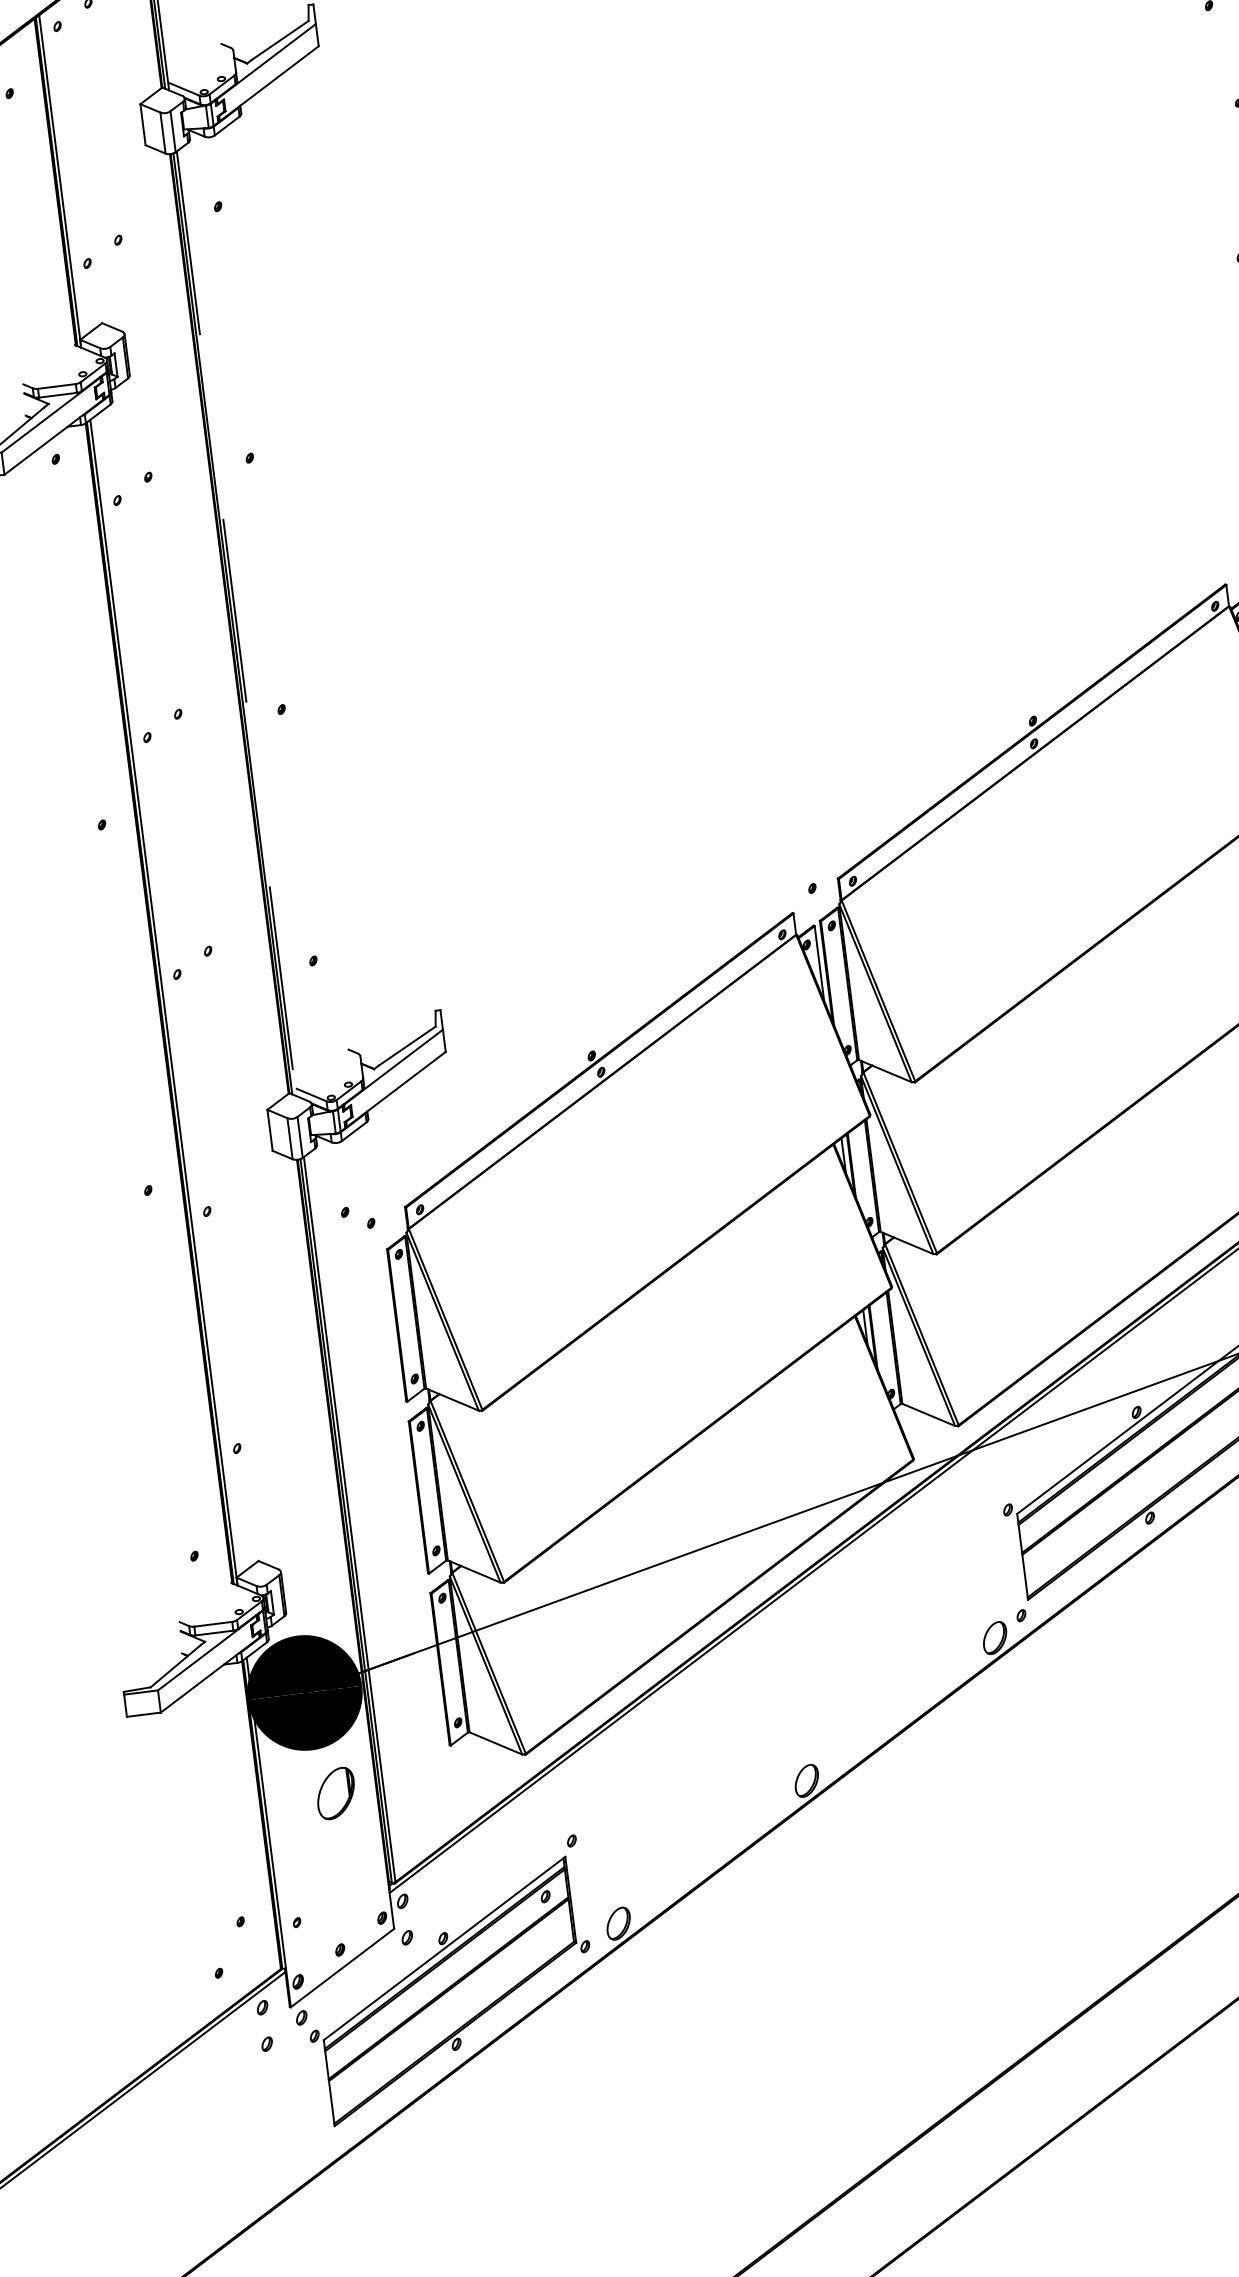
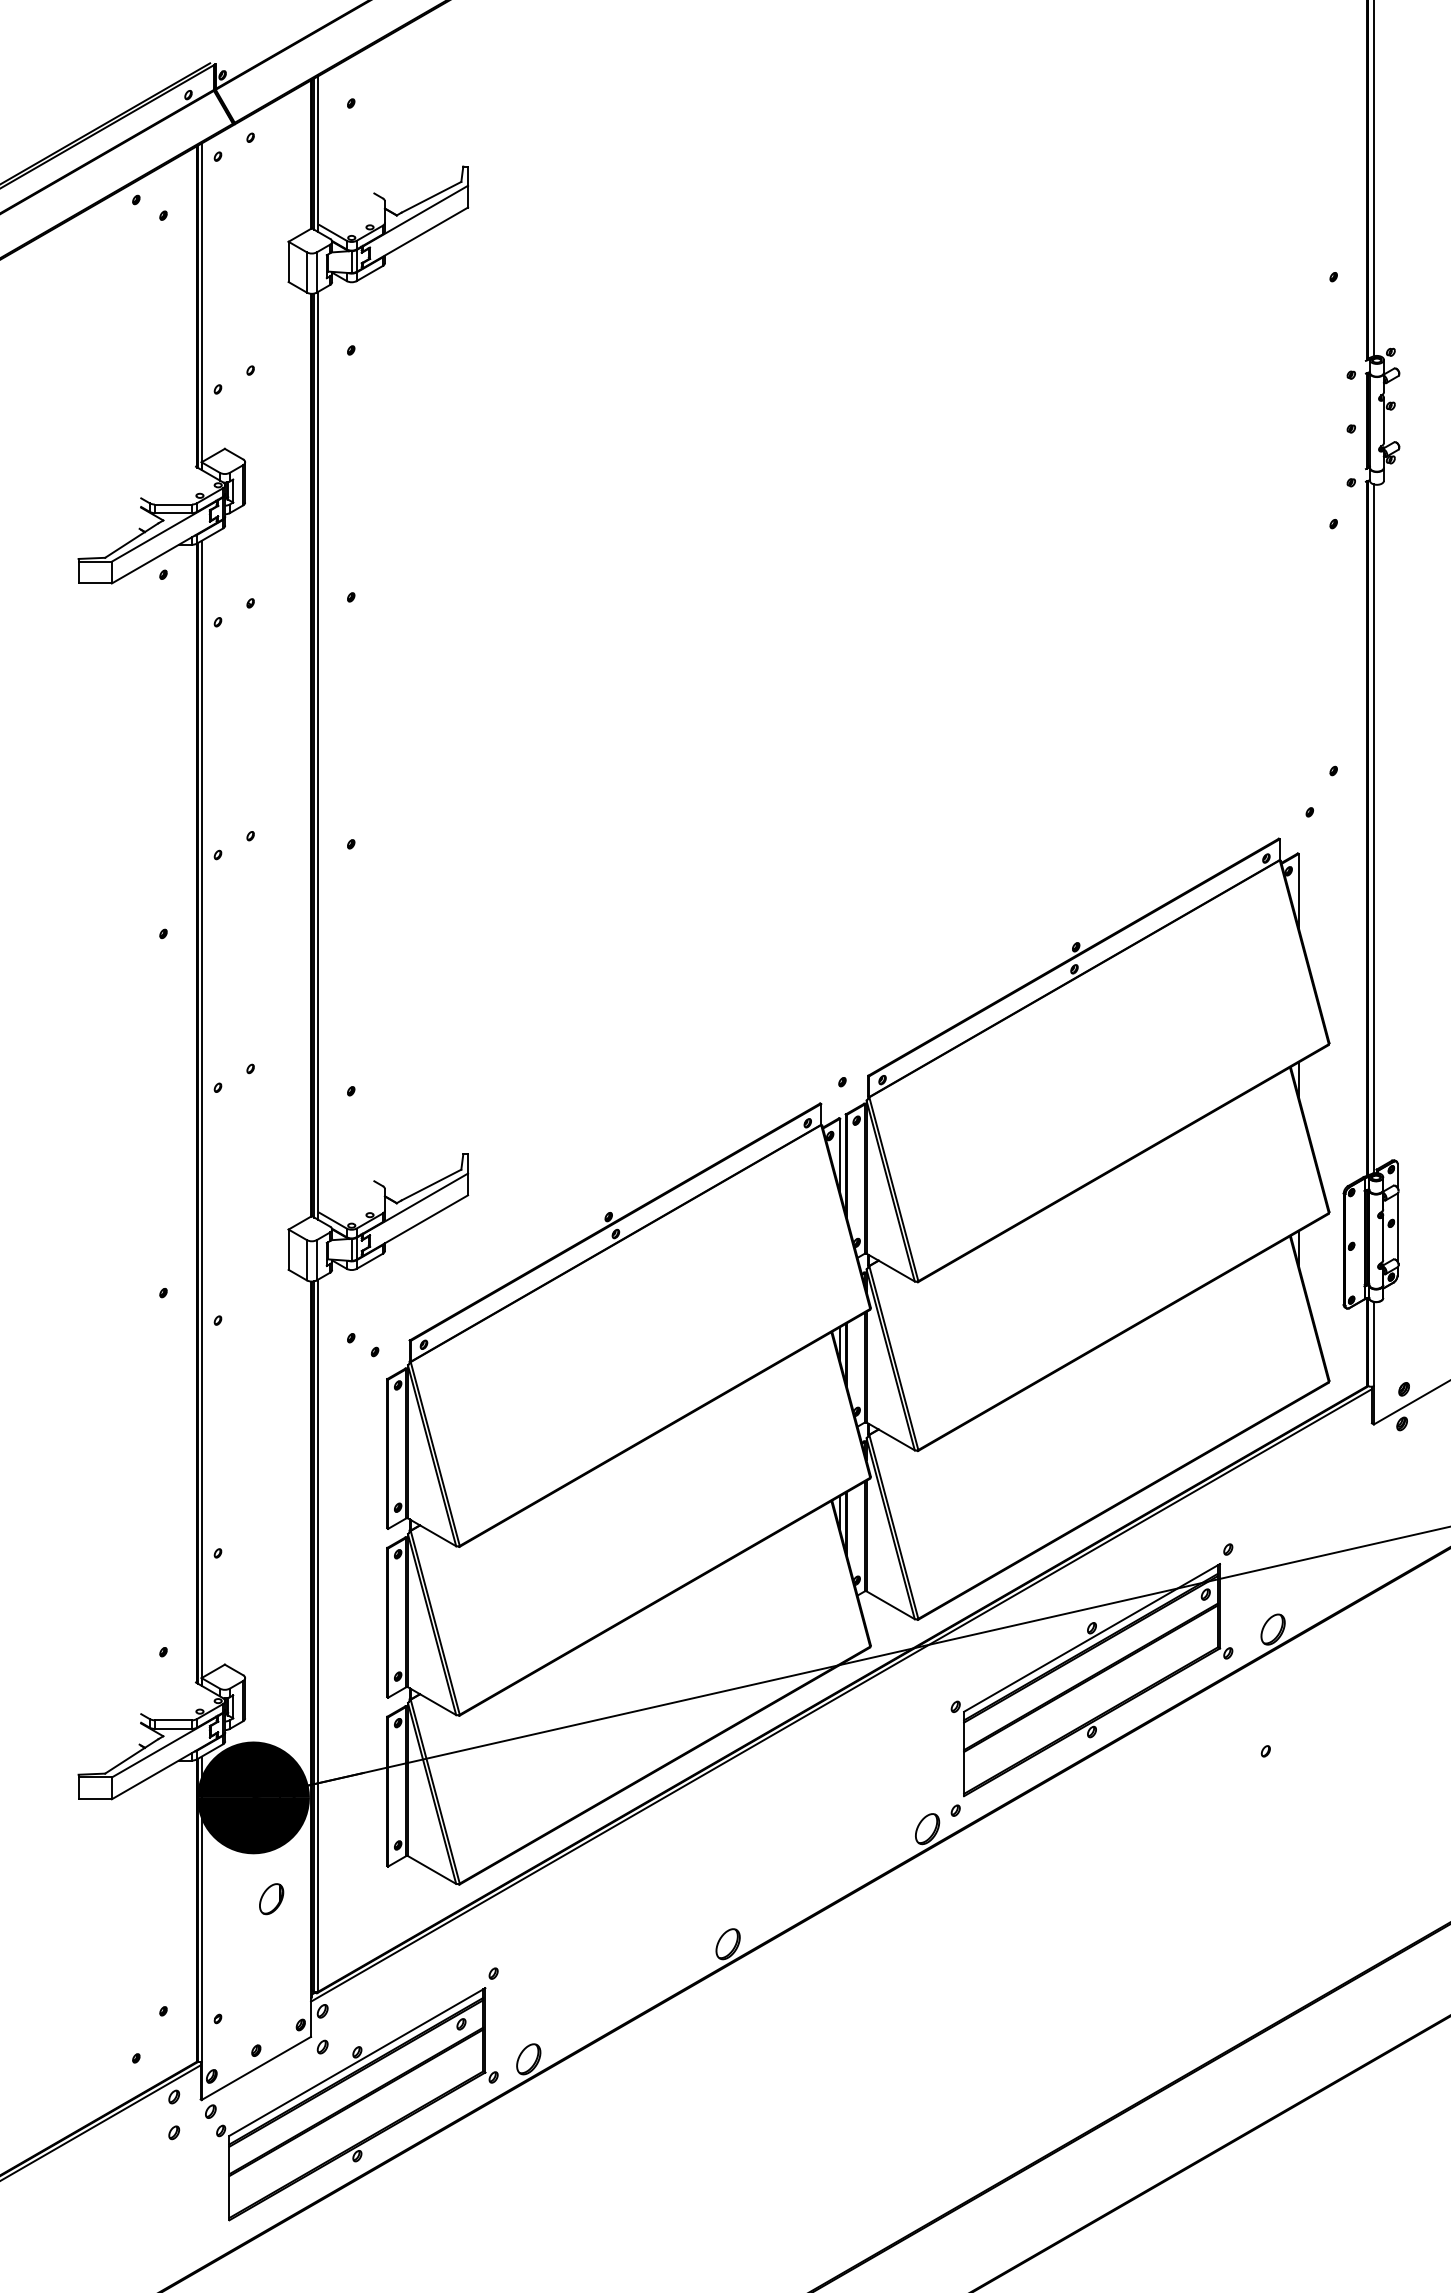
line: (236, 623) -> (318, 755), dashed -> solid
part: (336, 1794) -> (271, 1899), size x0.62

